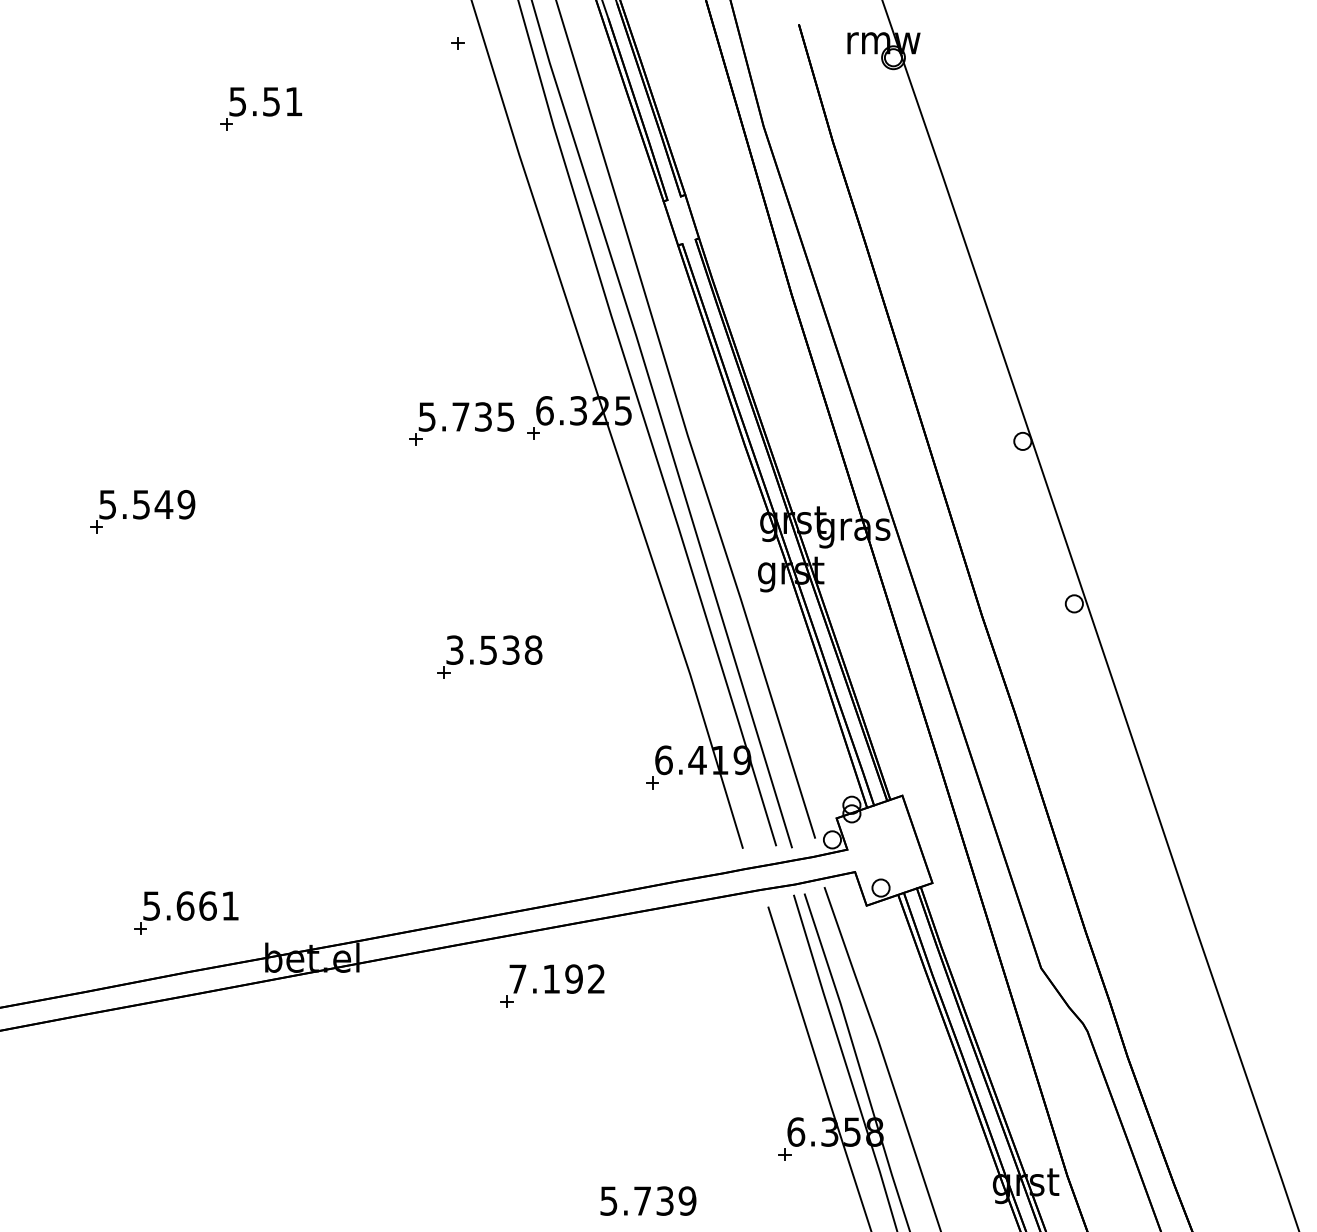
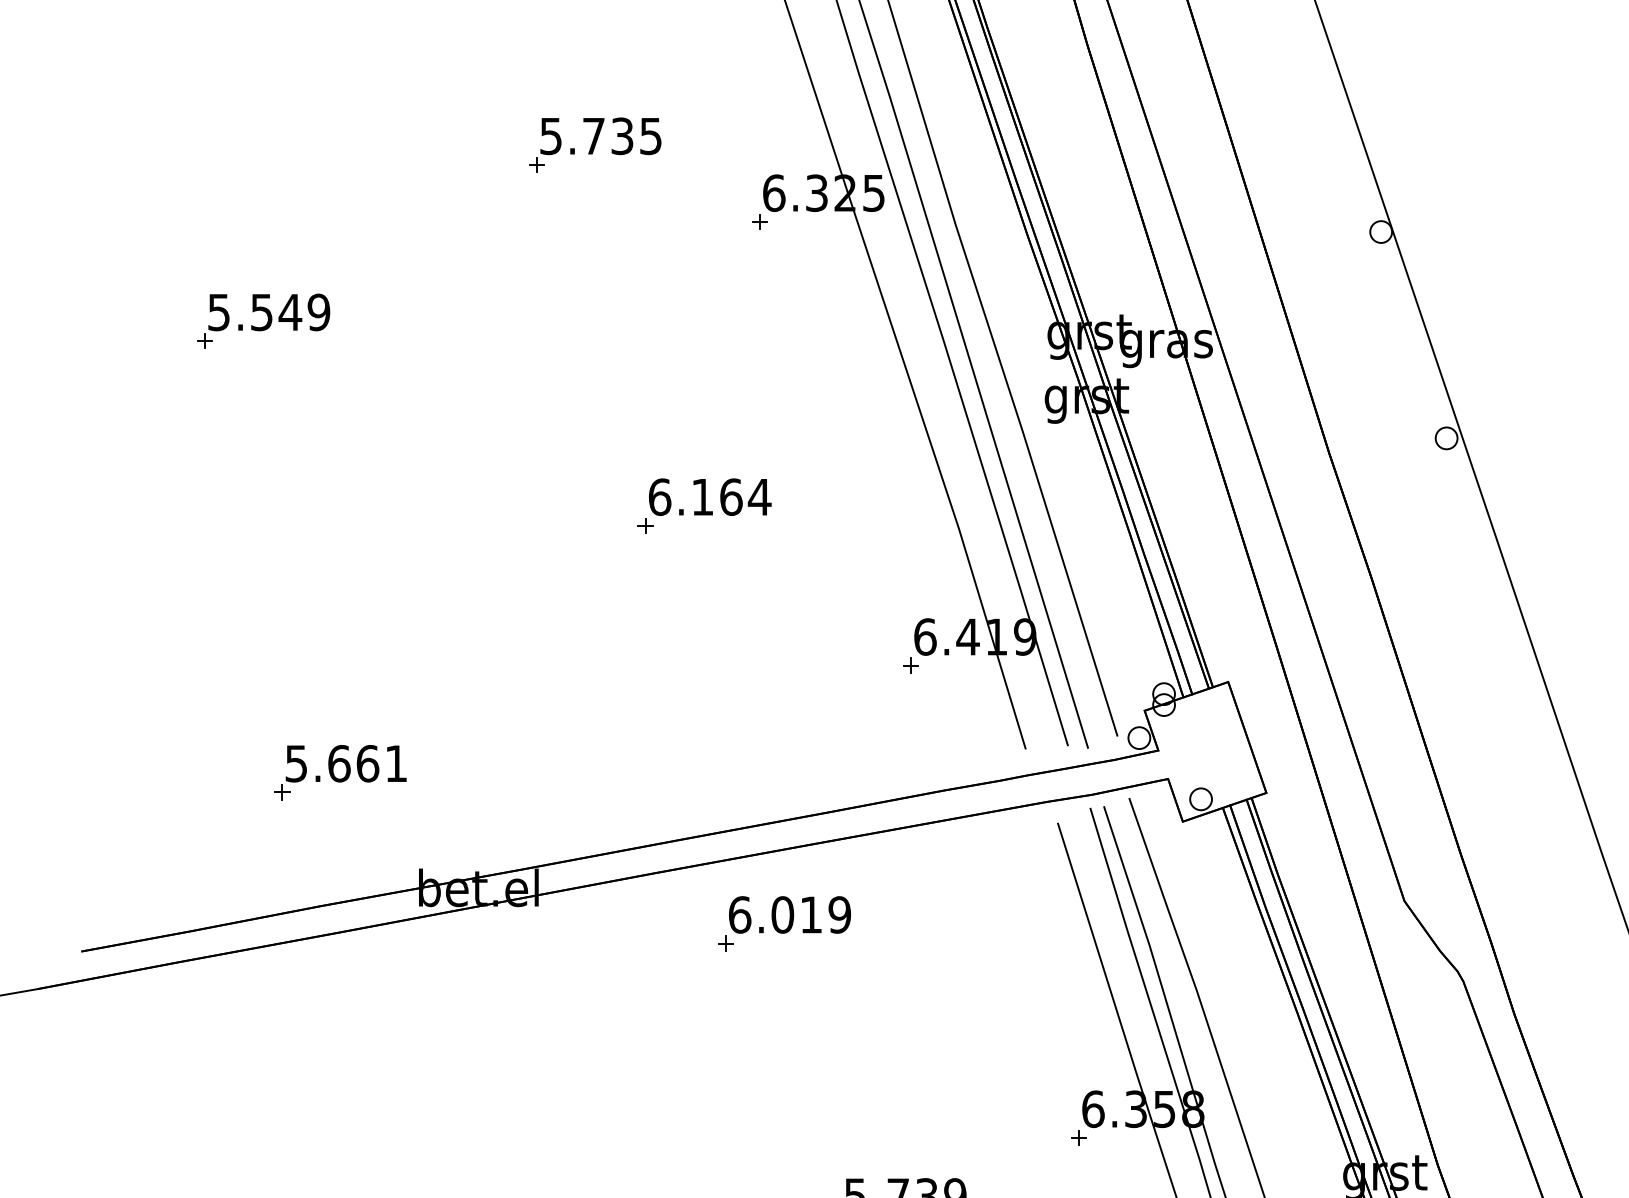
part: (461, 423) -> (594, 144), moved
text: (494, 649) -> (710, 496), 3.538 -> 6.164
part: (186, 912) -> (340, 771), moved
text: (557, 978) -> (790, 914), 7.192 -> 6.019

